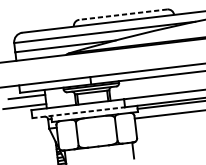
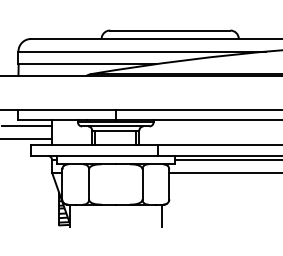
line: (122, 14) -> (169, 30), dashed -> solid
line: (78, 112) -> (94, 155), dashed -> solid

